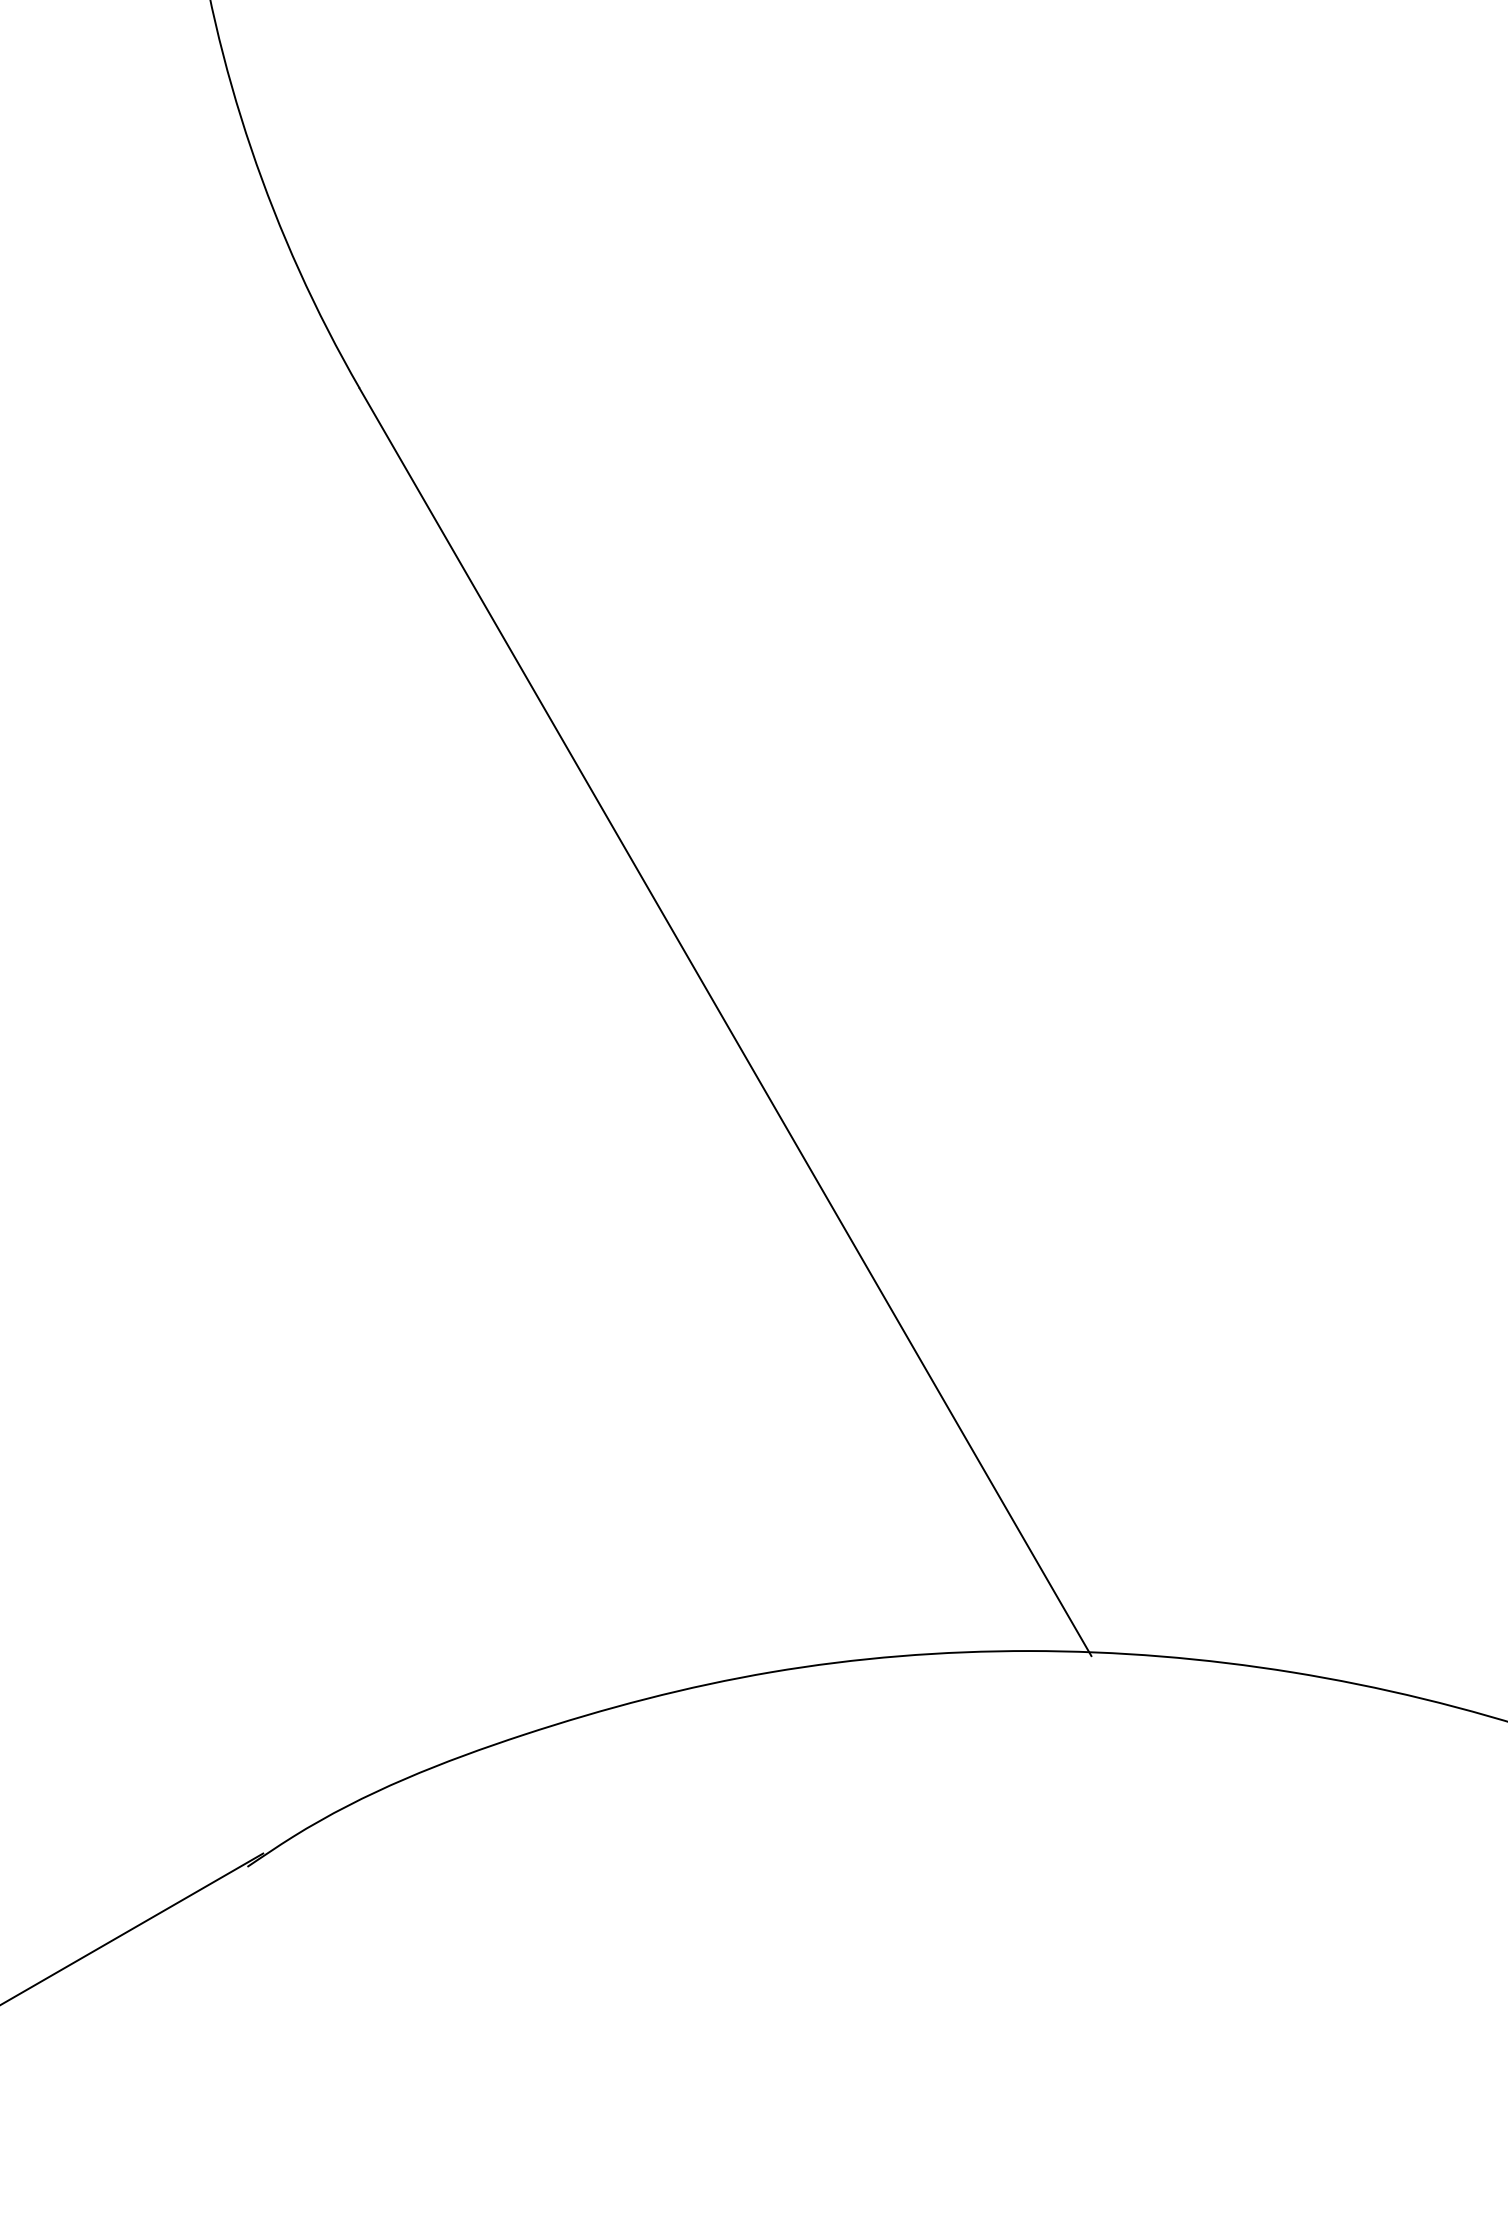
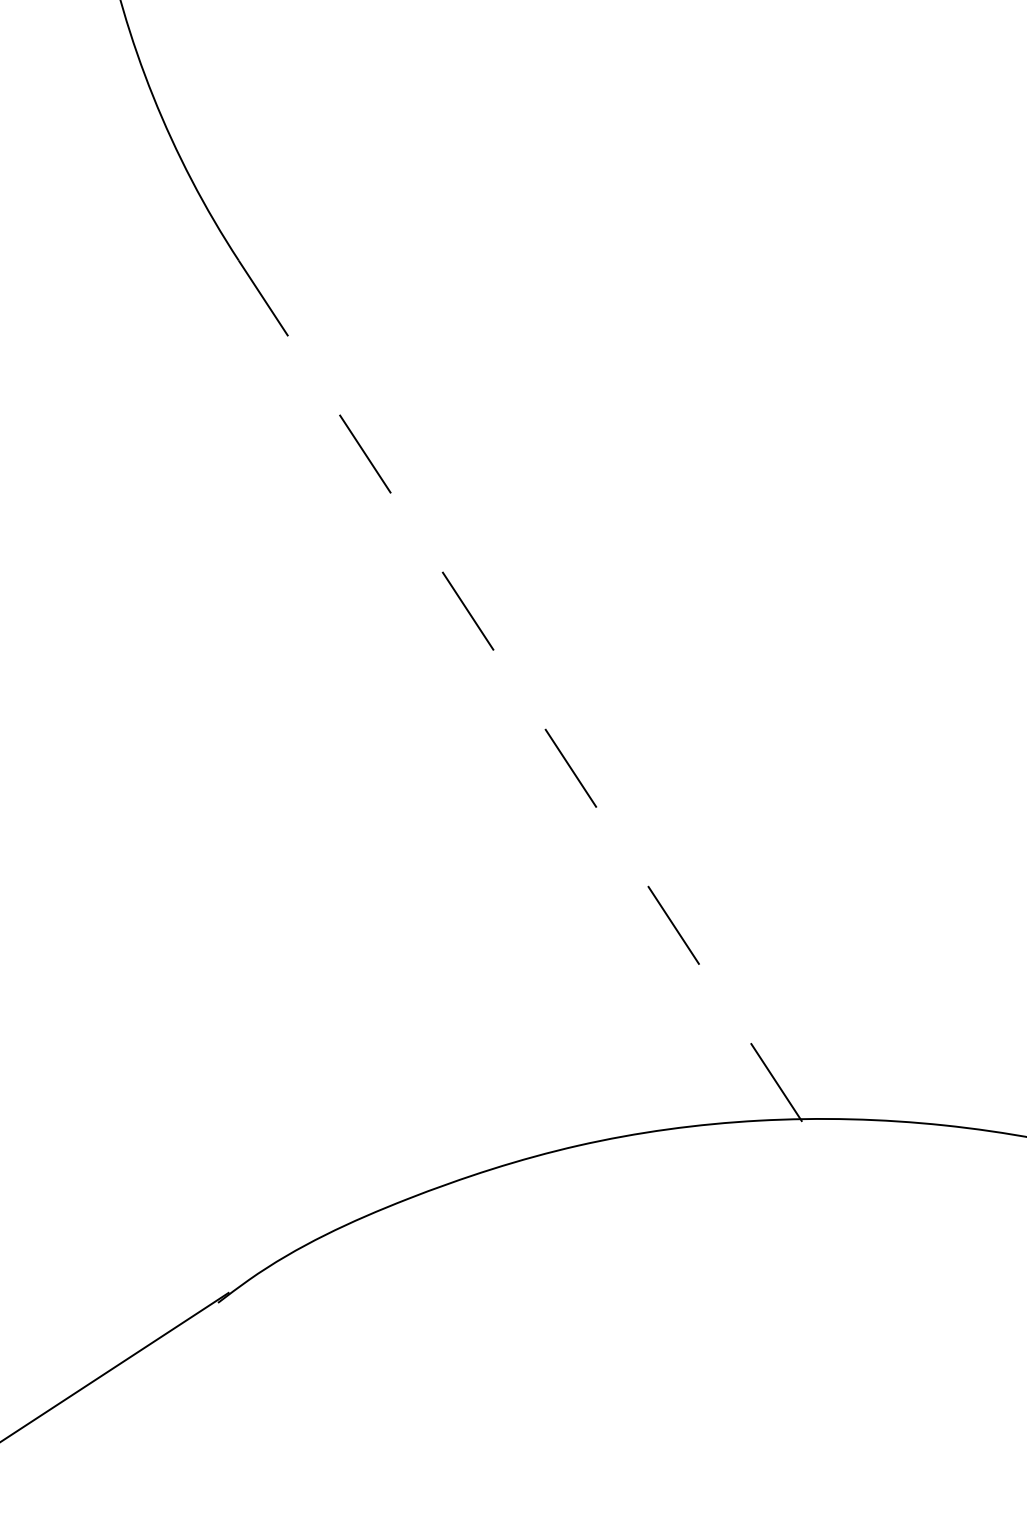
line: (725, 1022) -> (520, 691), solid -> dashed

